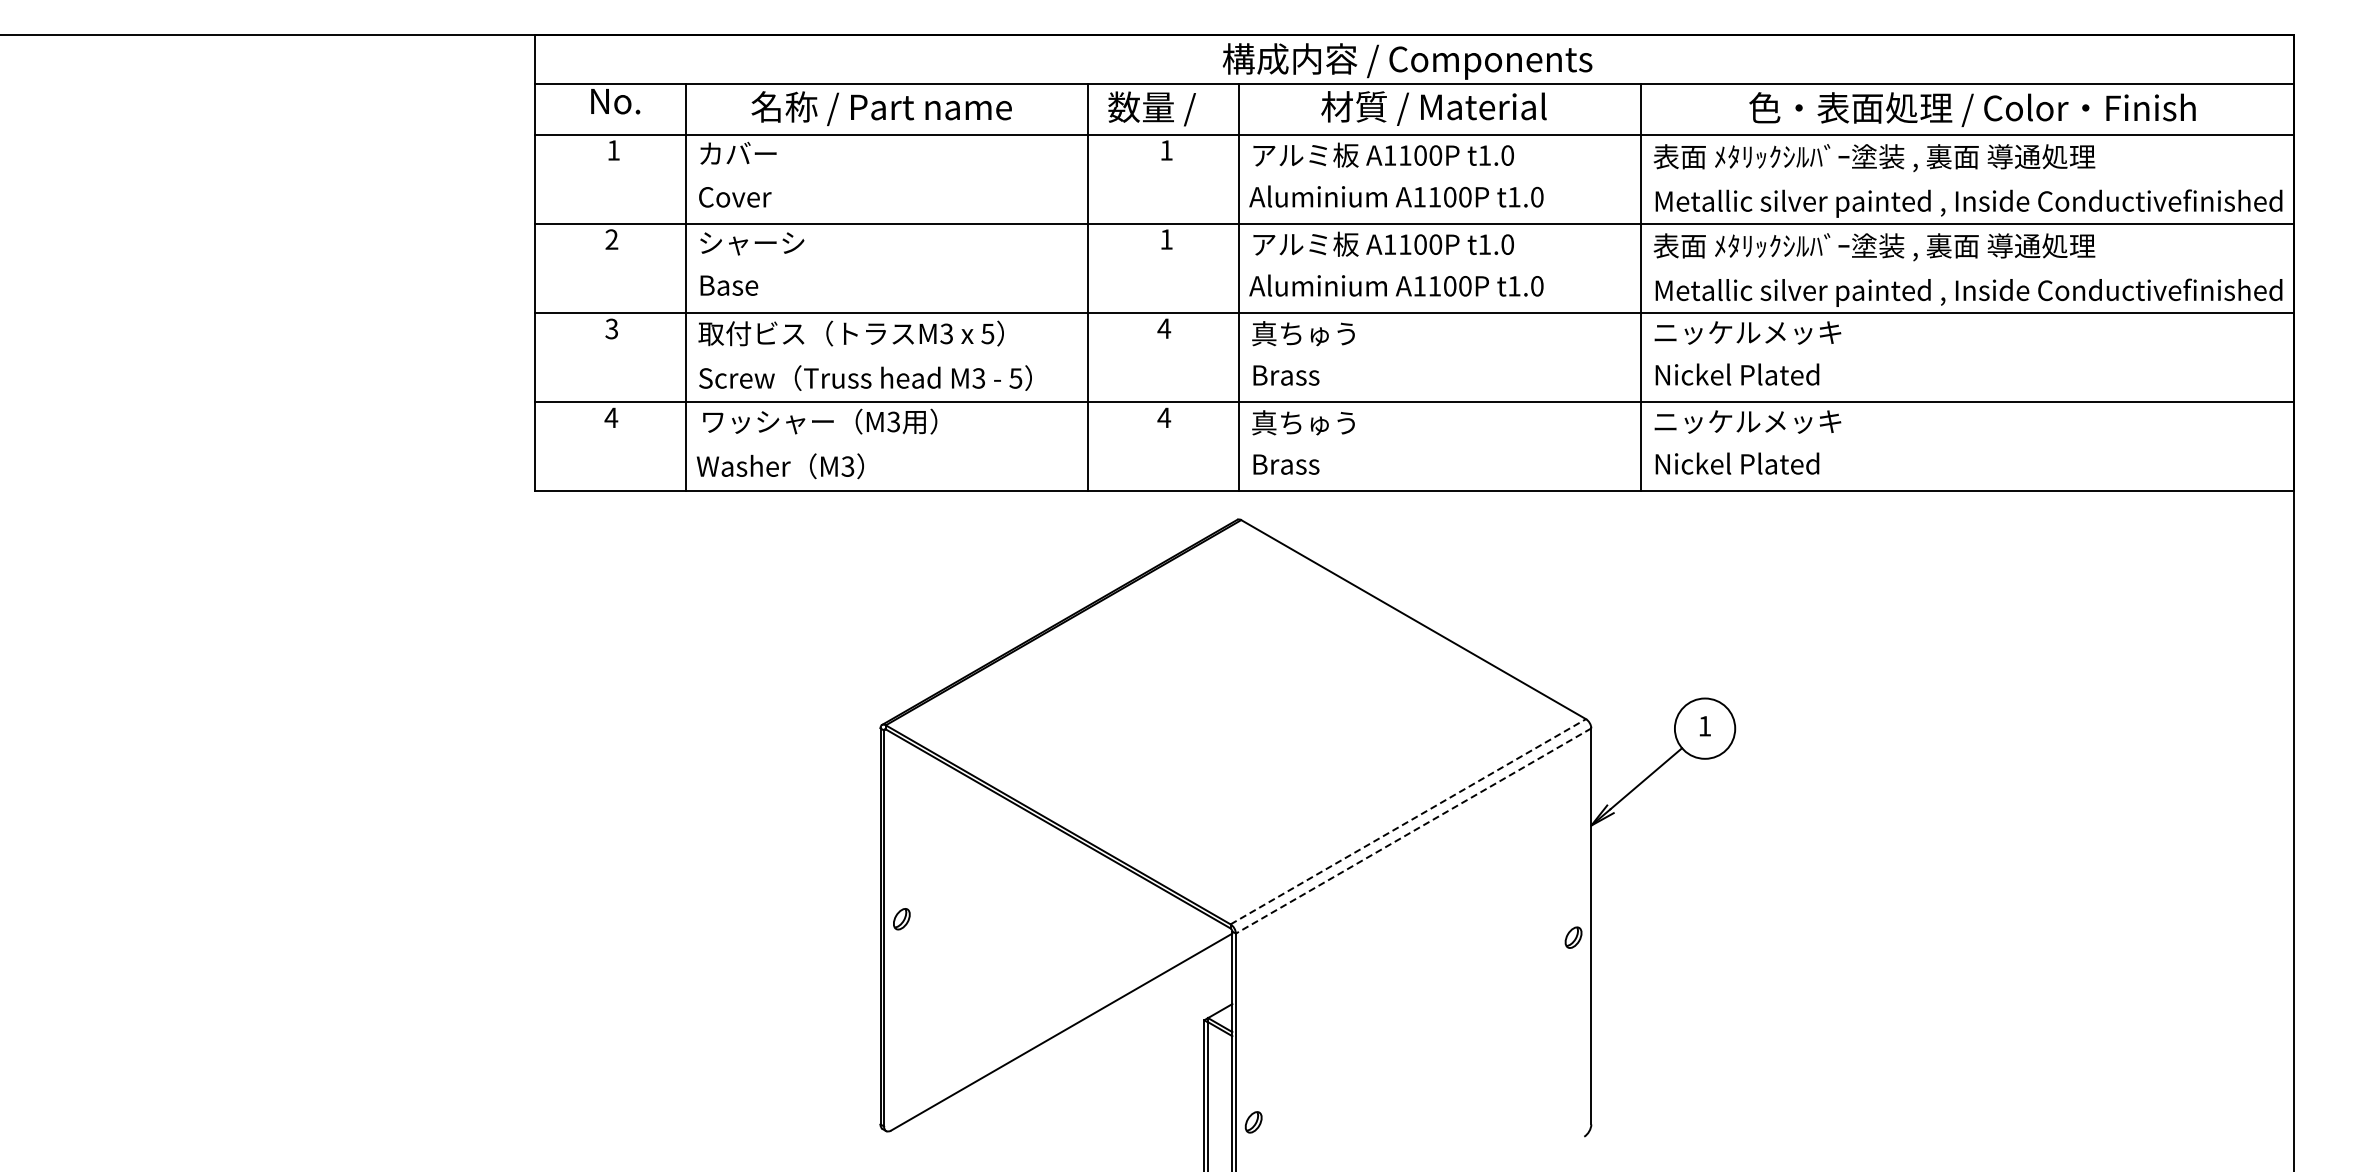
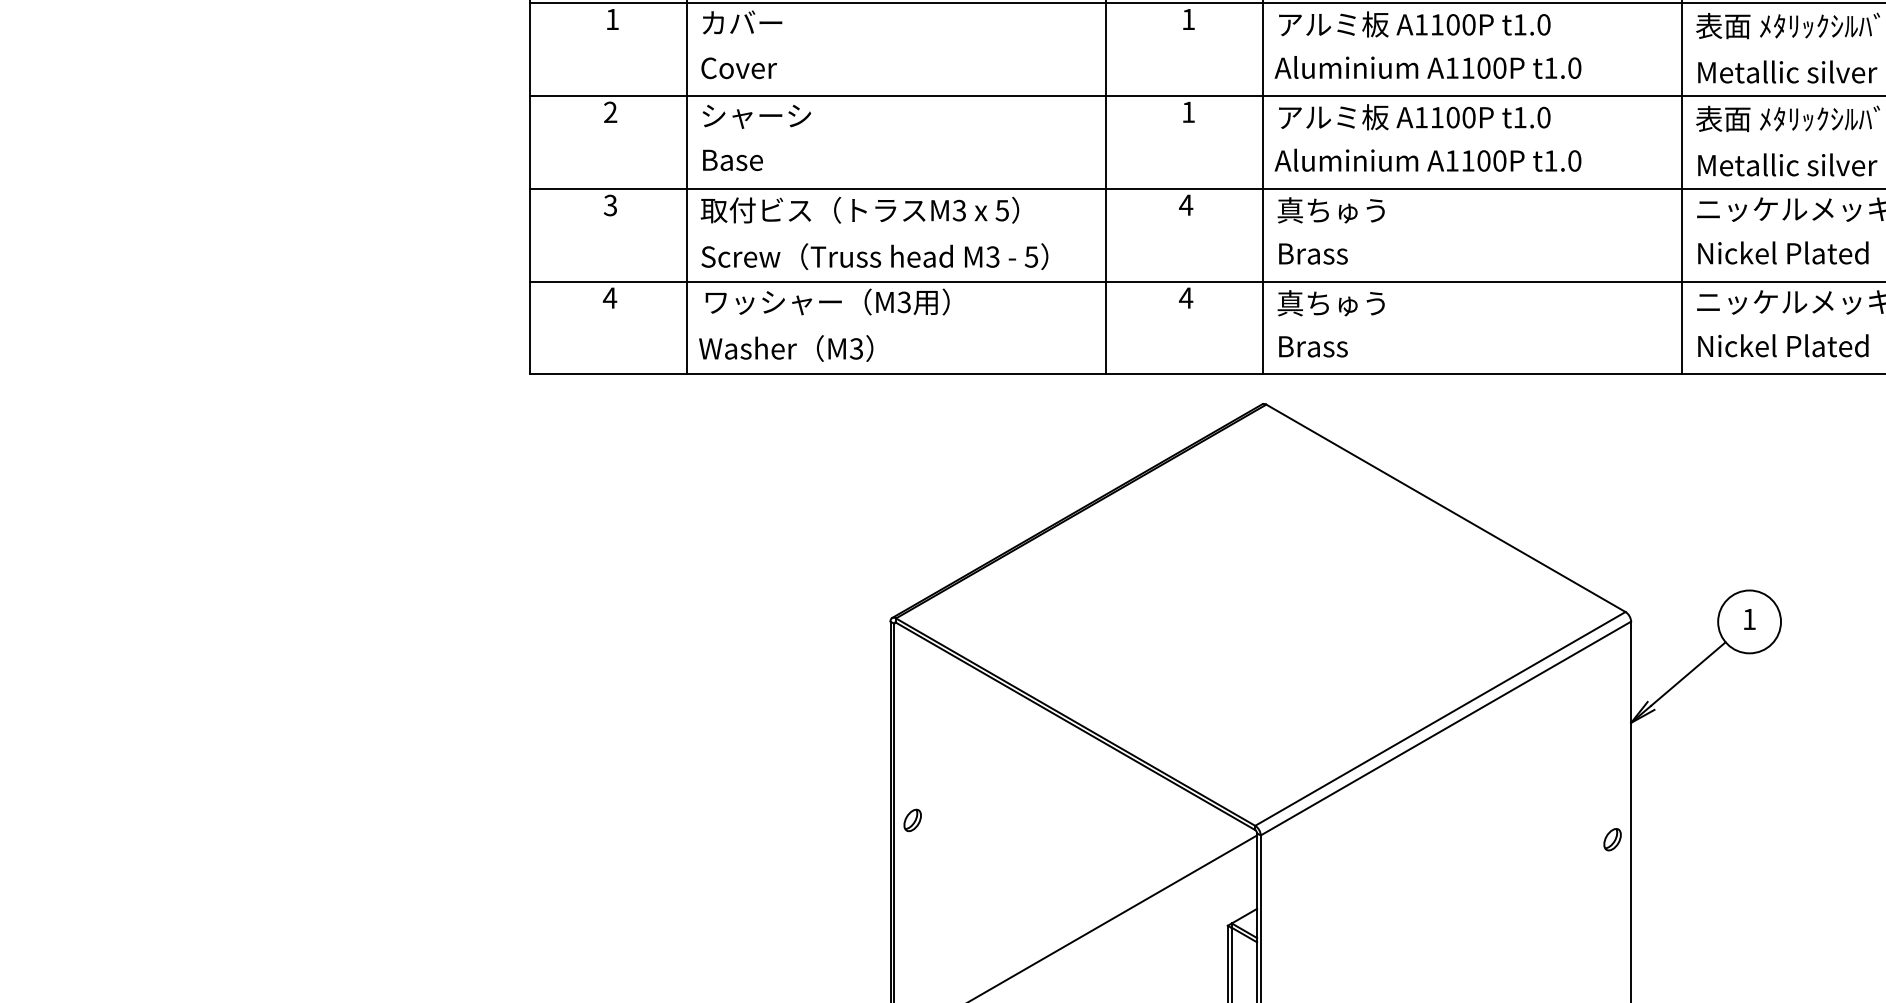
line: (1408, 821) -> (1440, 718), dashed -> solid
line: (1413, 831) -> (1445, 729), dashed -> solid

